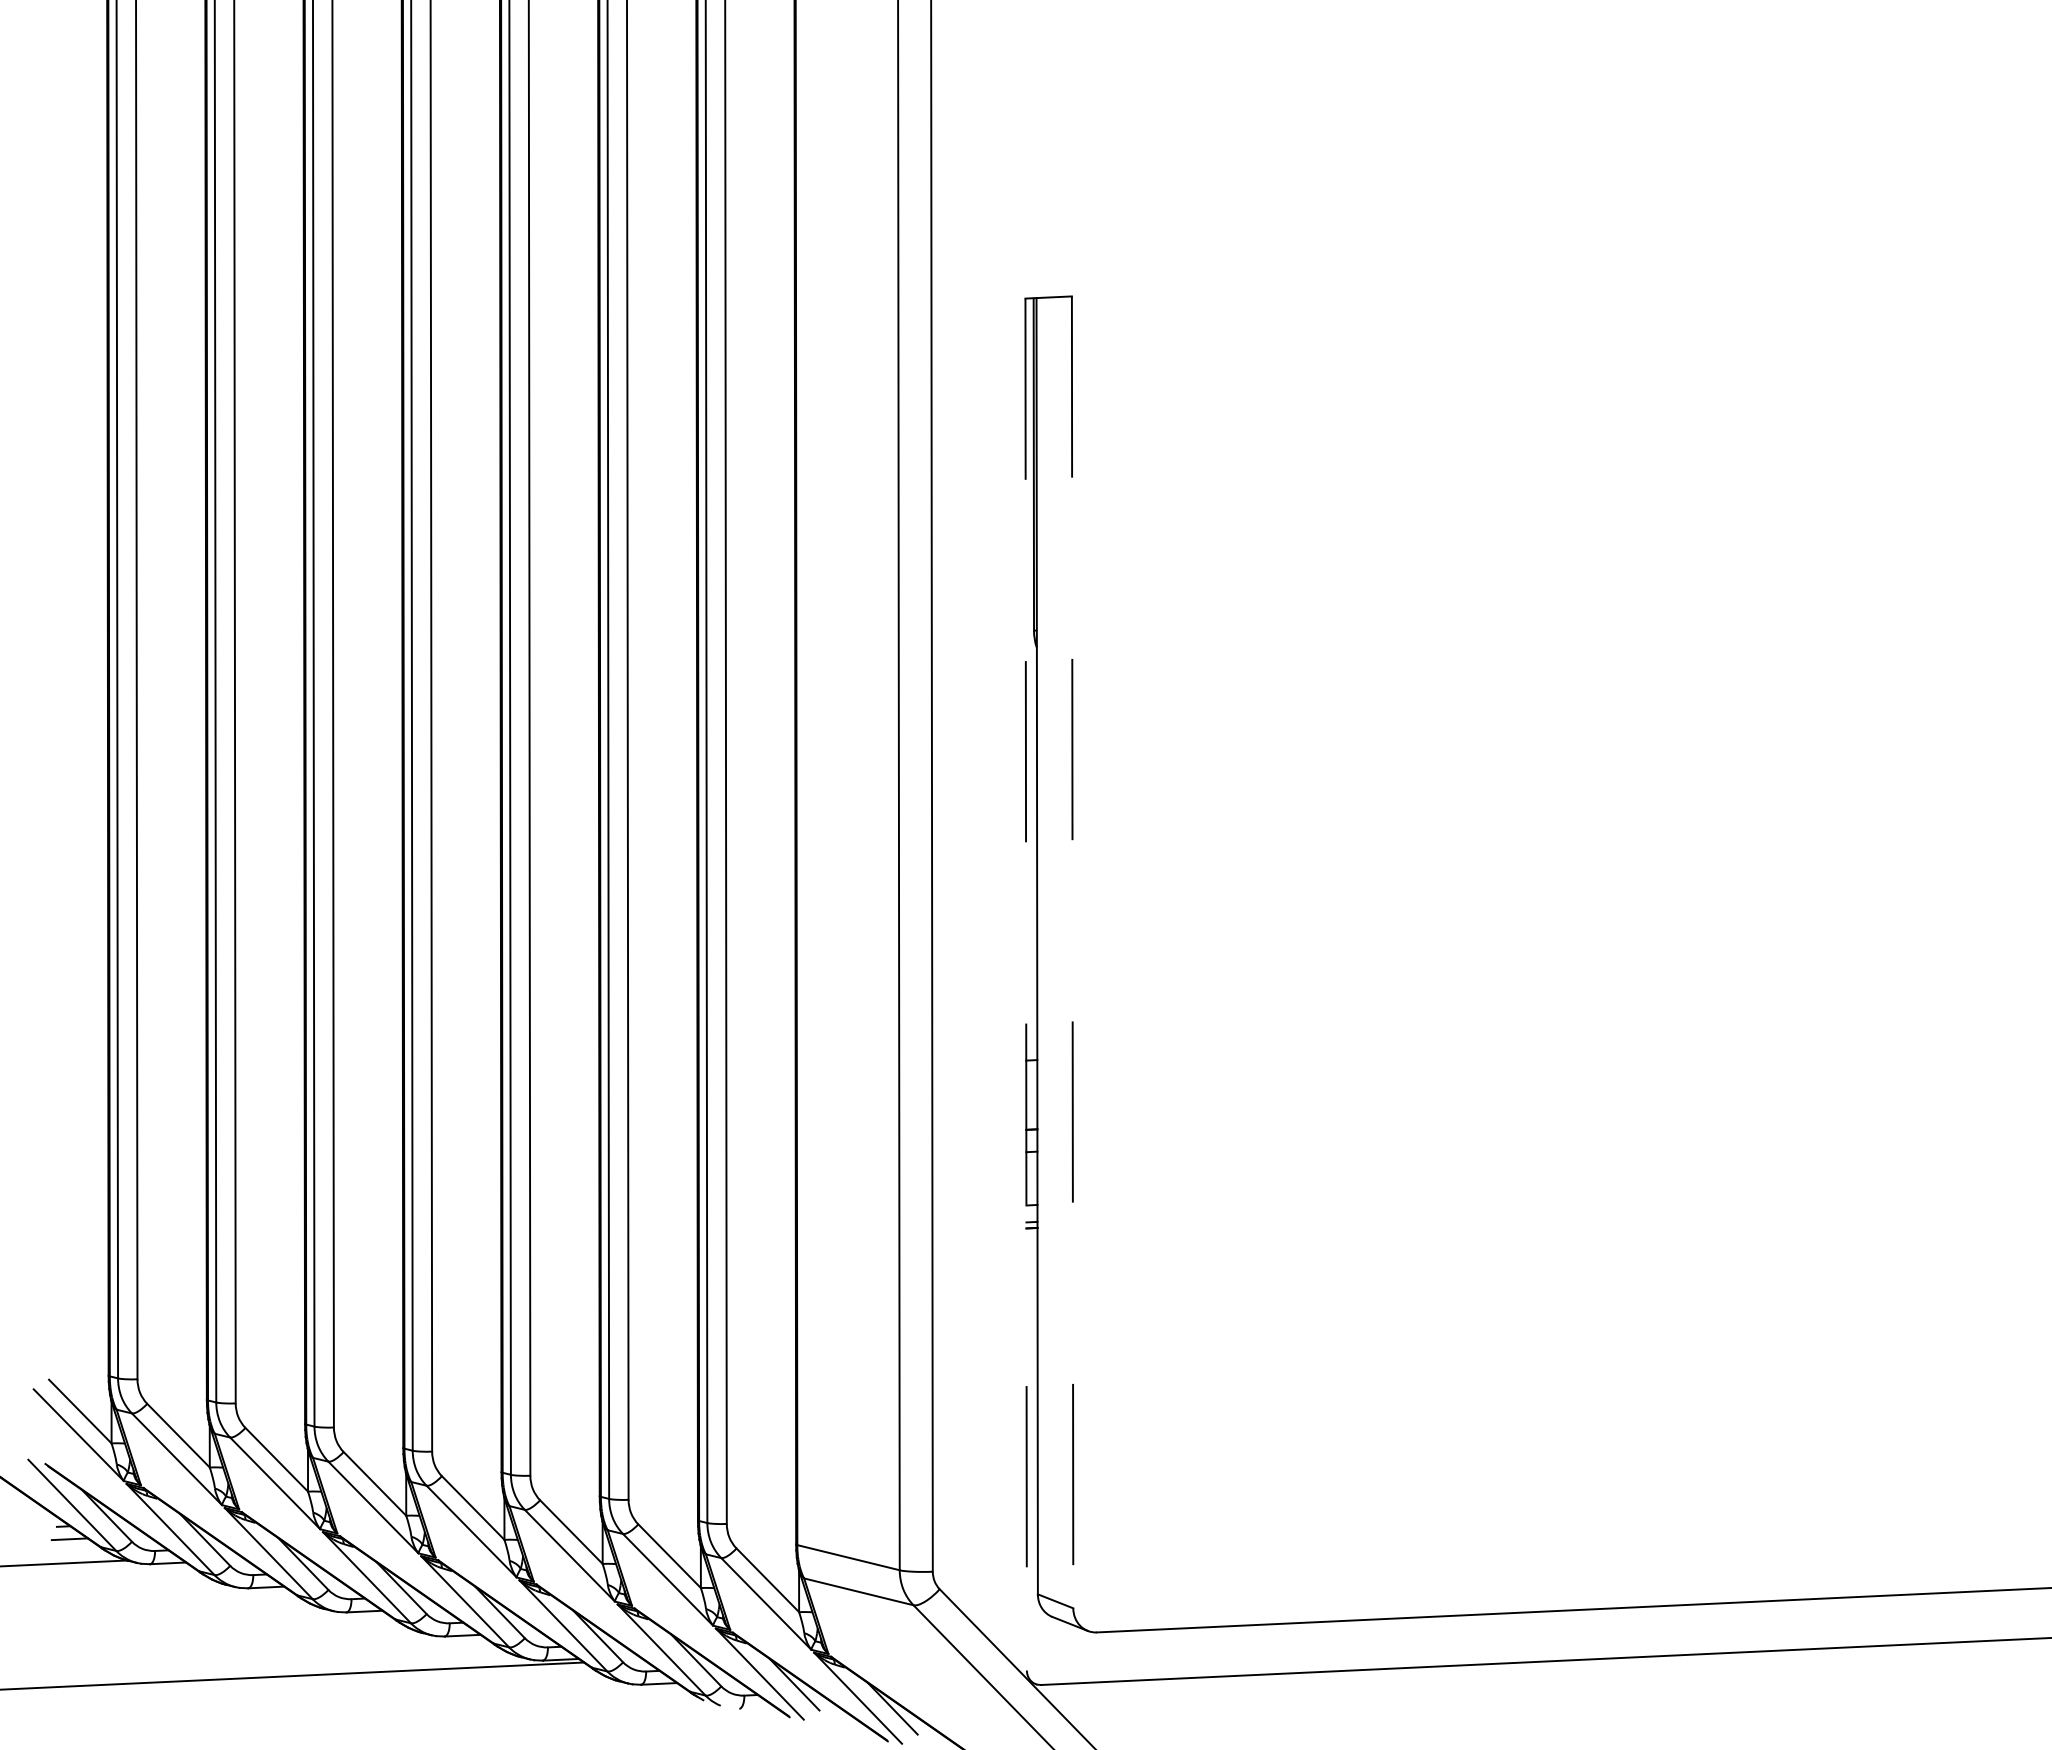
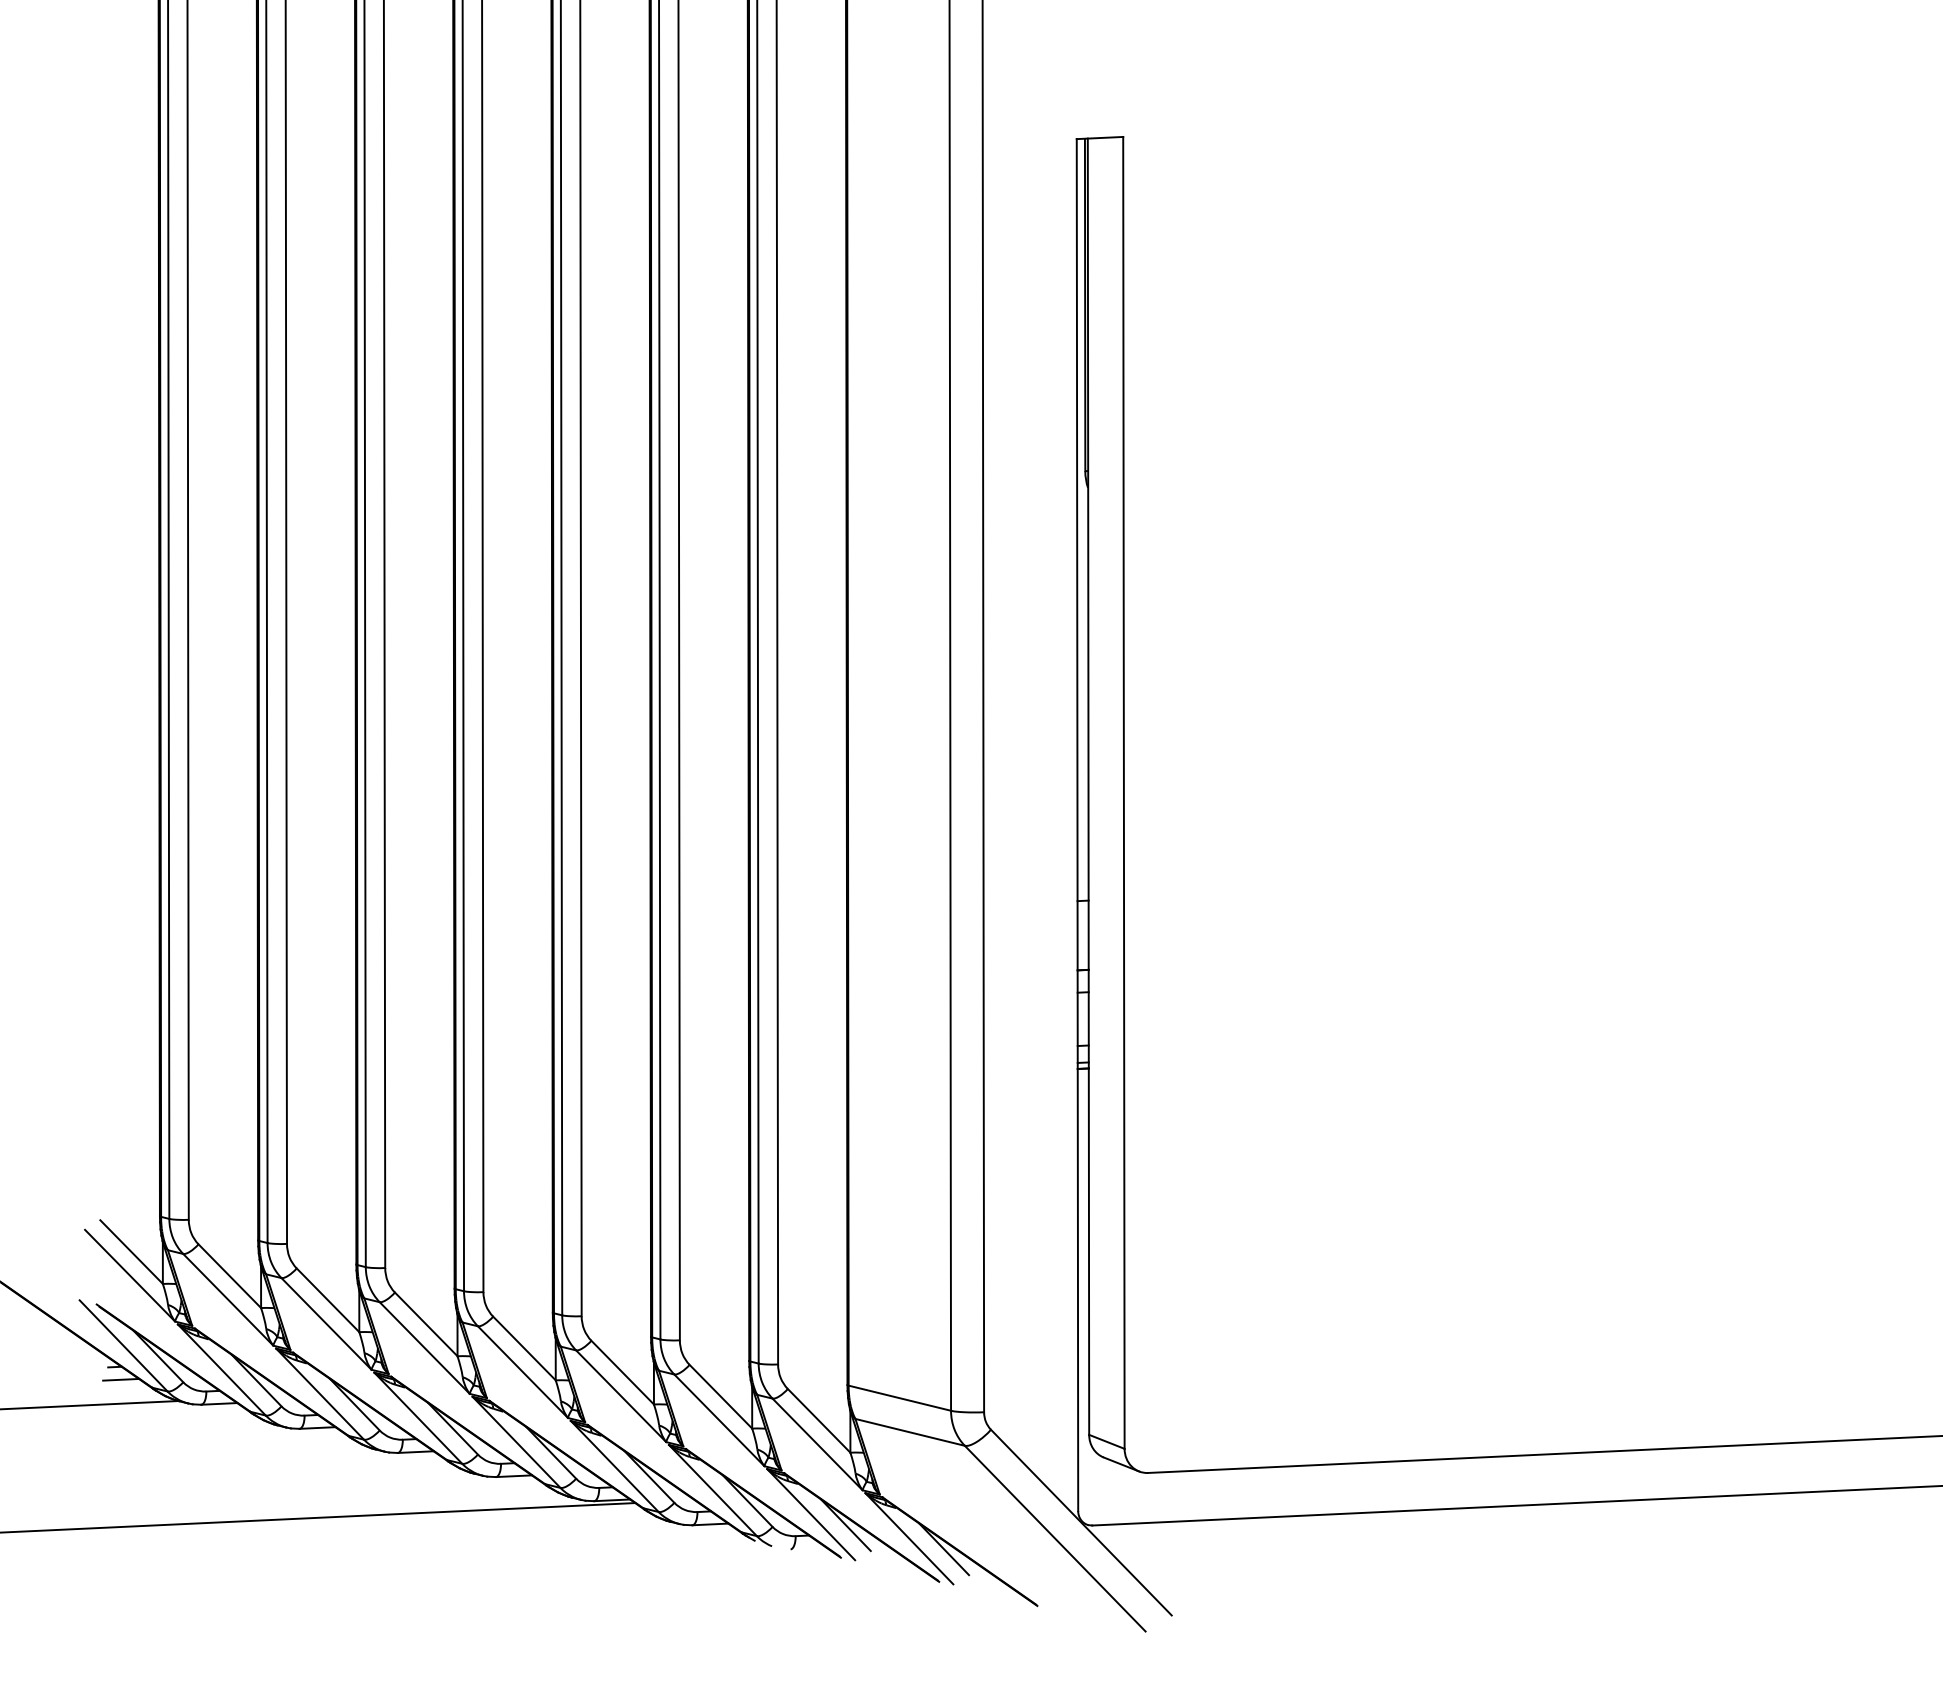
line: (1072, 952) -> (1123, 793), dashed -> solid
line: (1026, 984) -> (1077, 825), dashed -> solid

